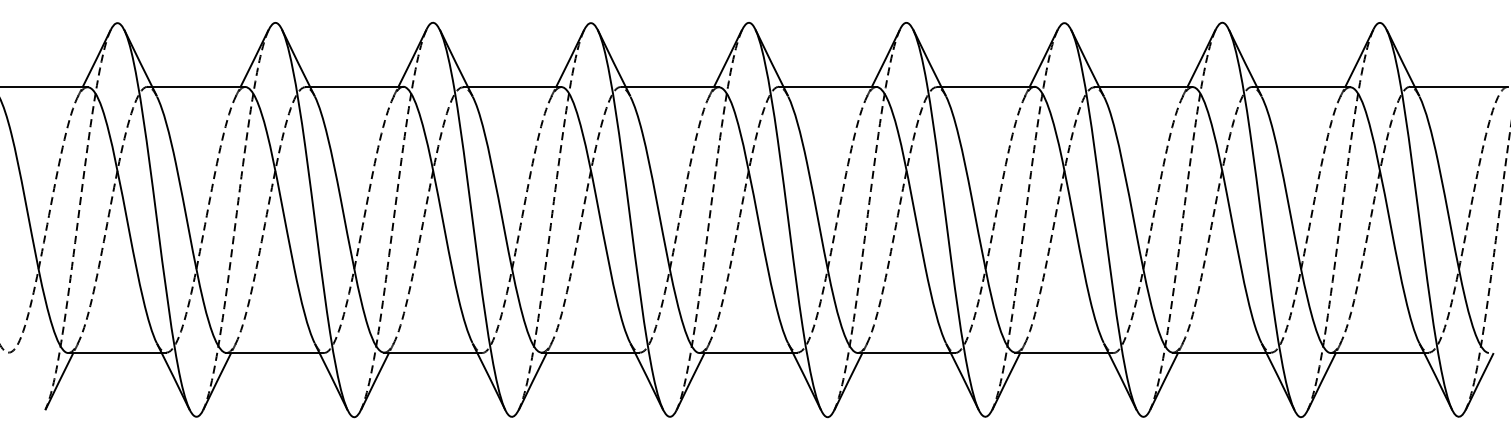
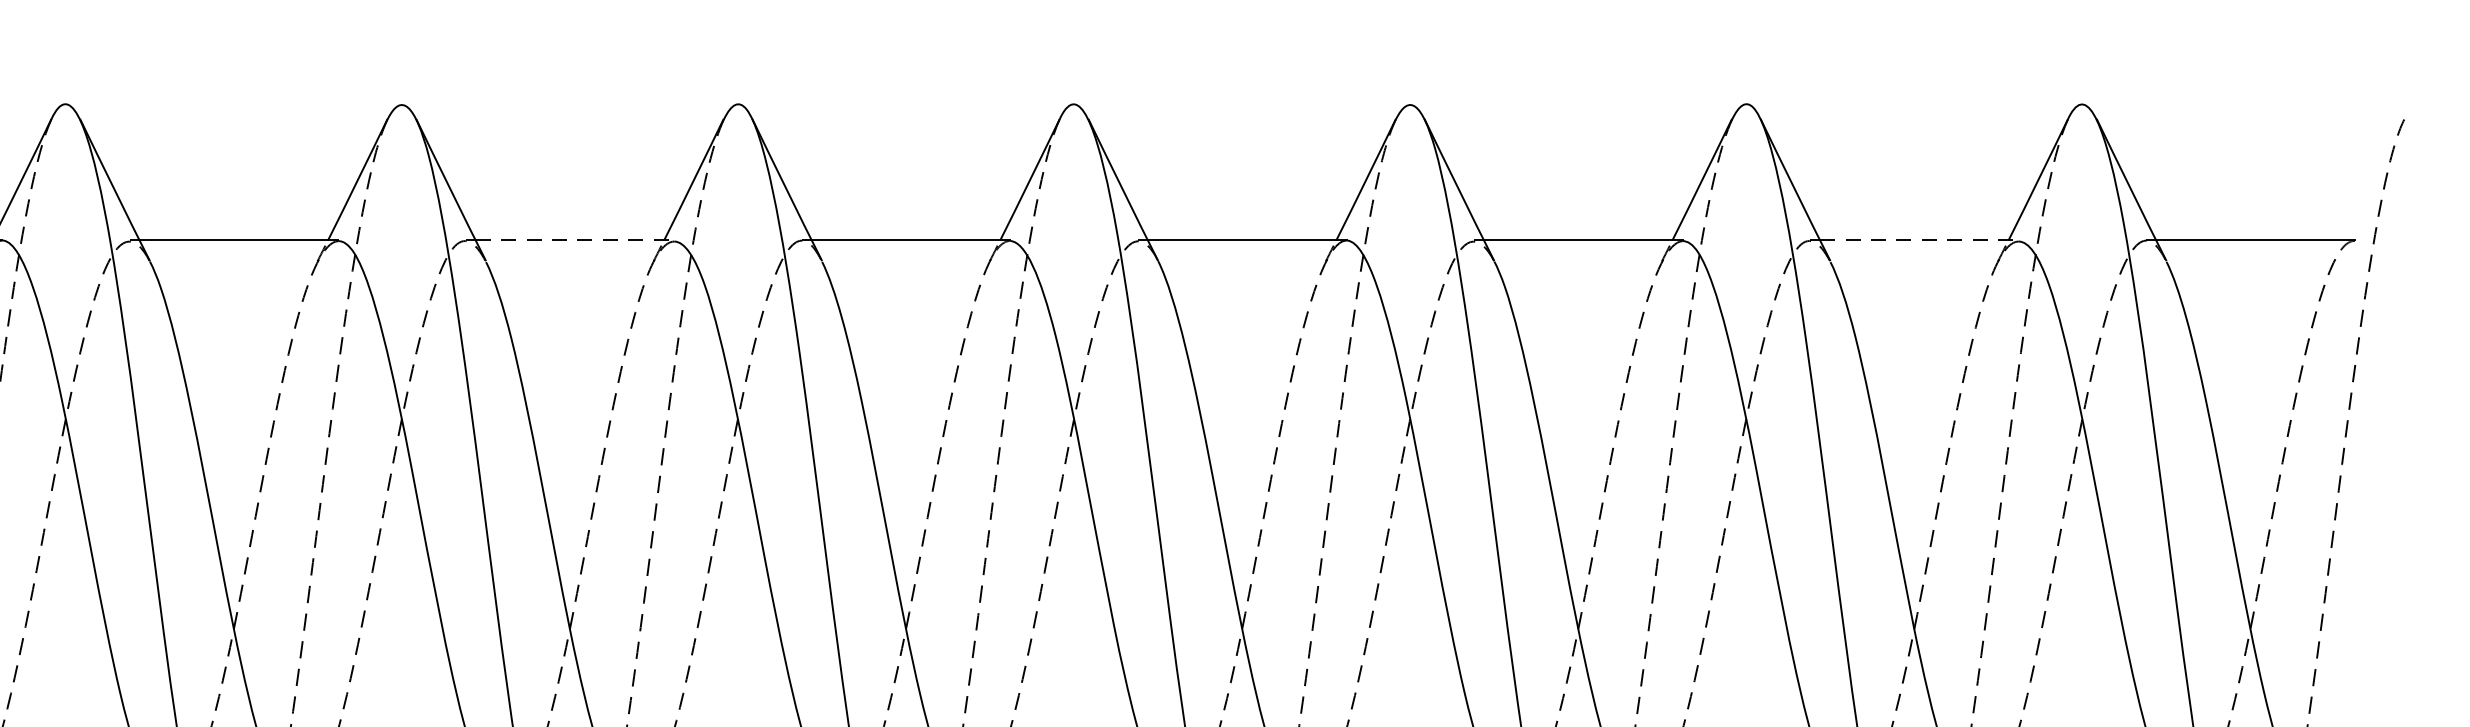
line: (672, 86) -> (575, 239), solid -> dashed
line: (1303, 86) -> (1919, 239), solid -> dashed

